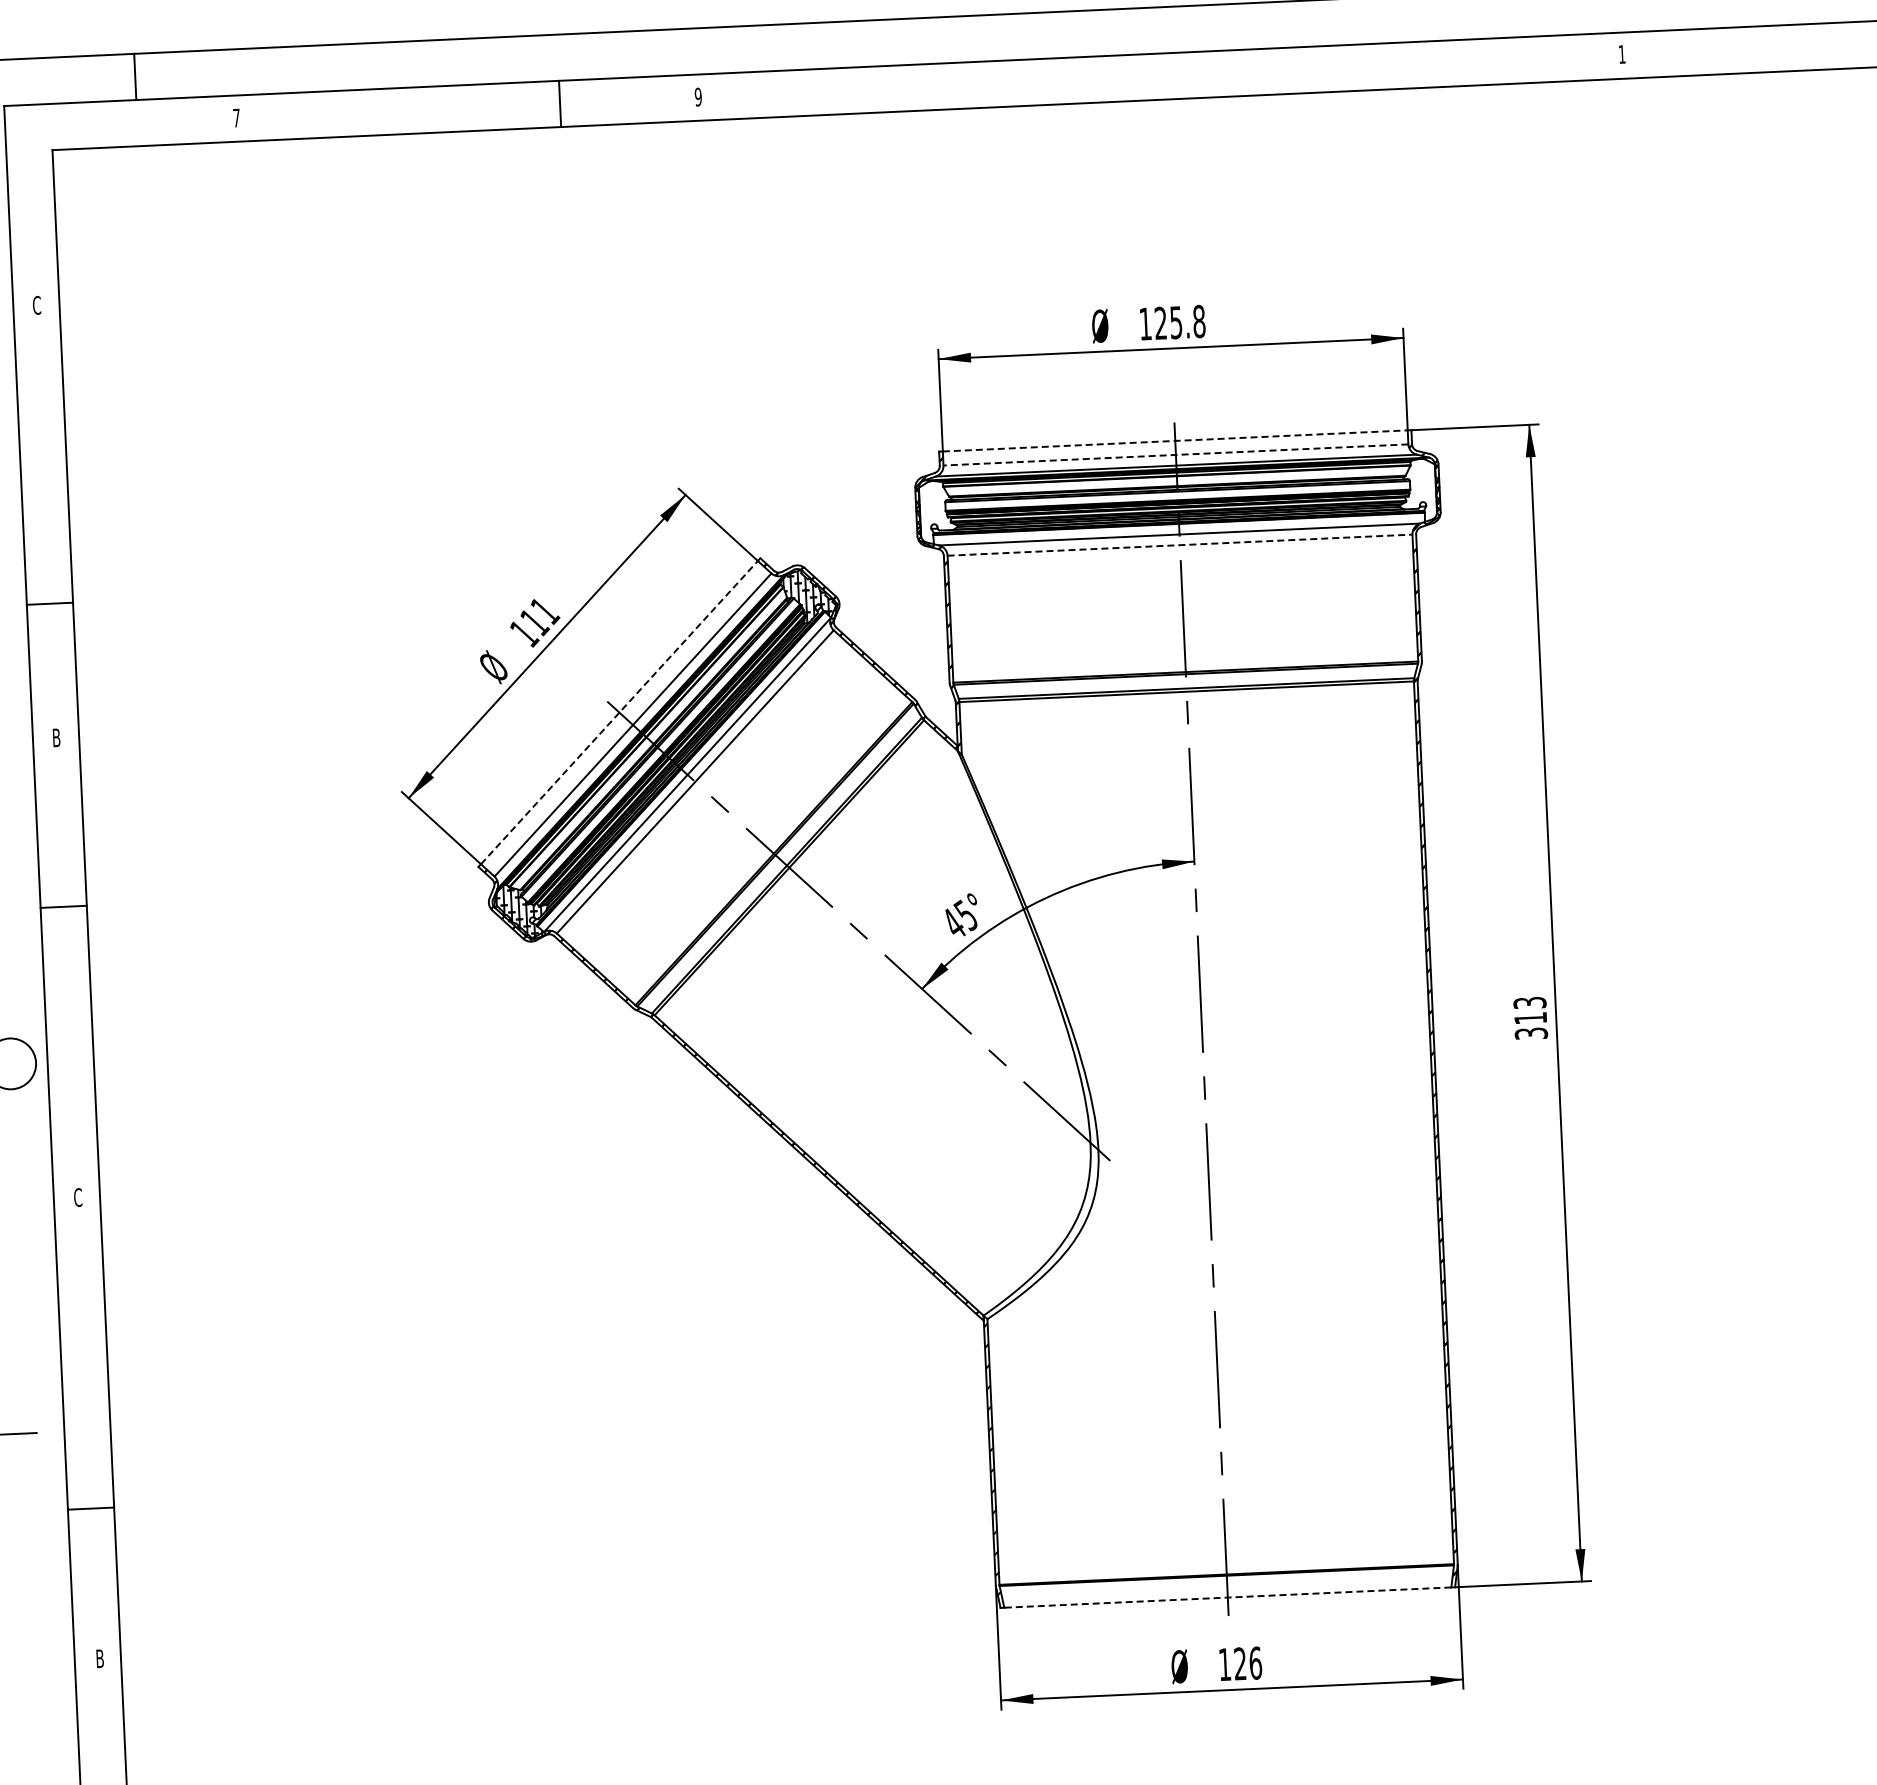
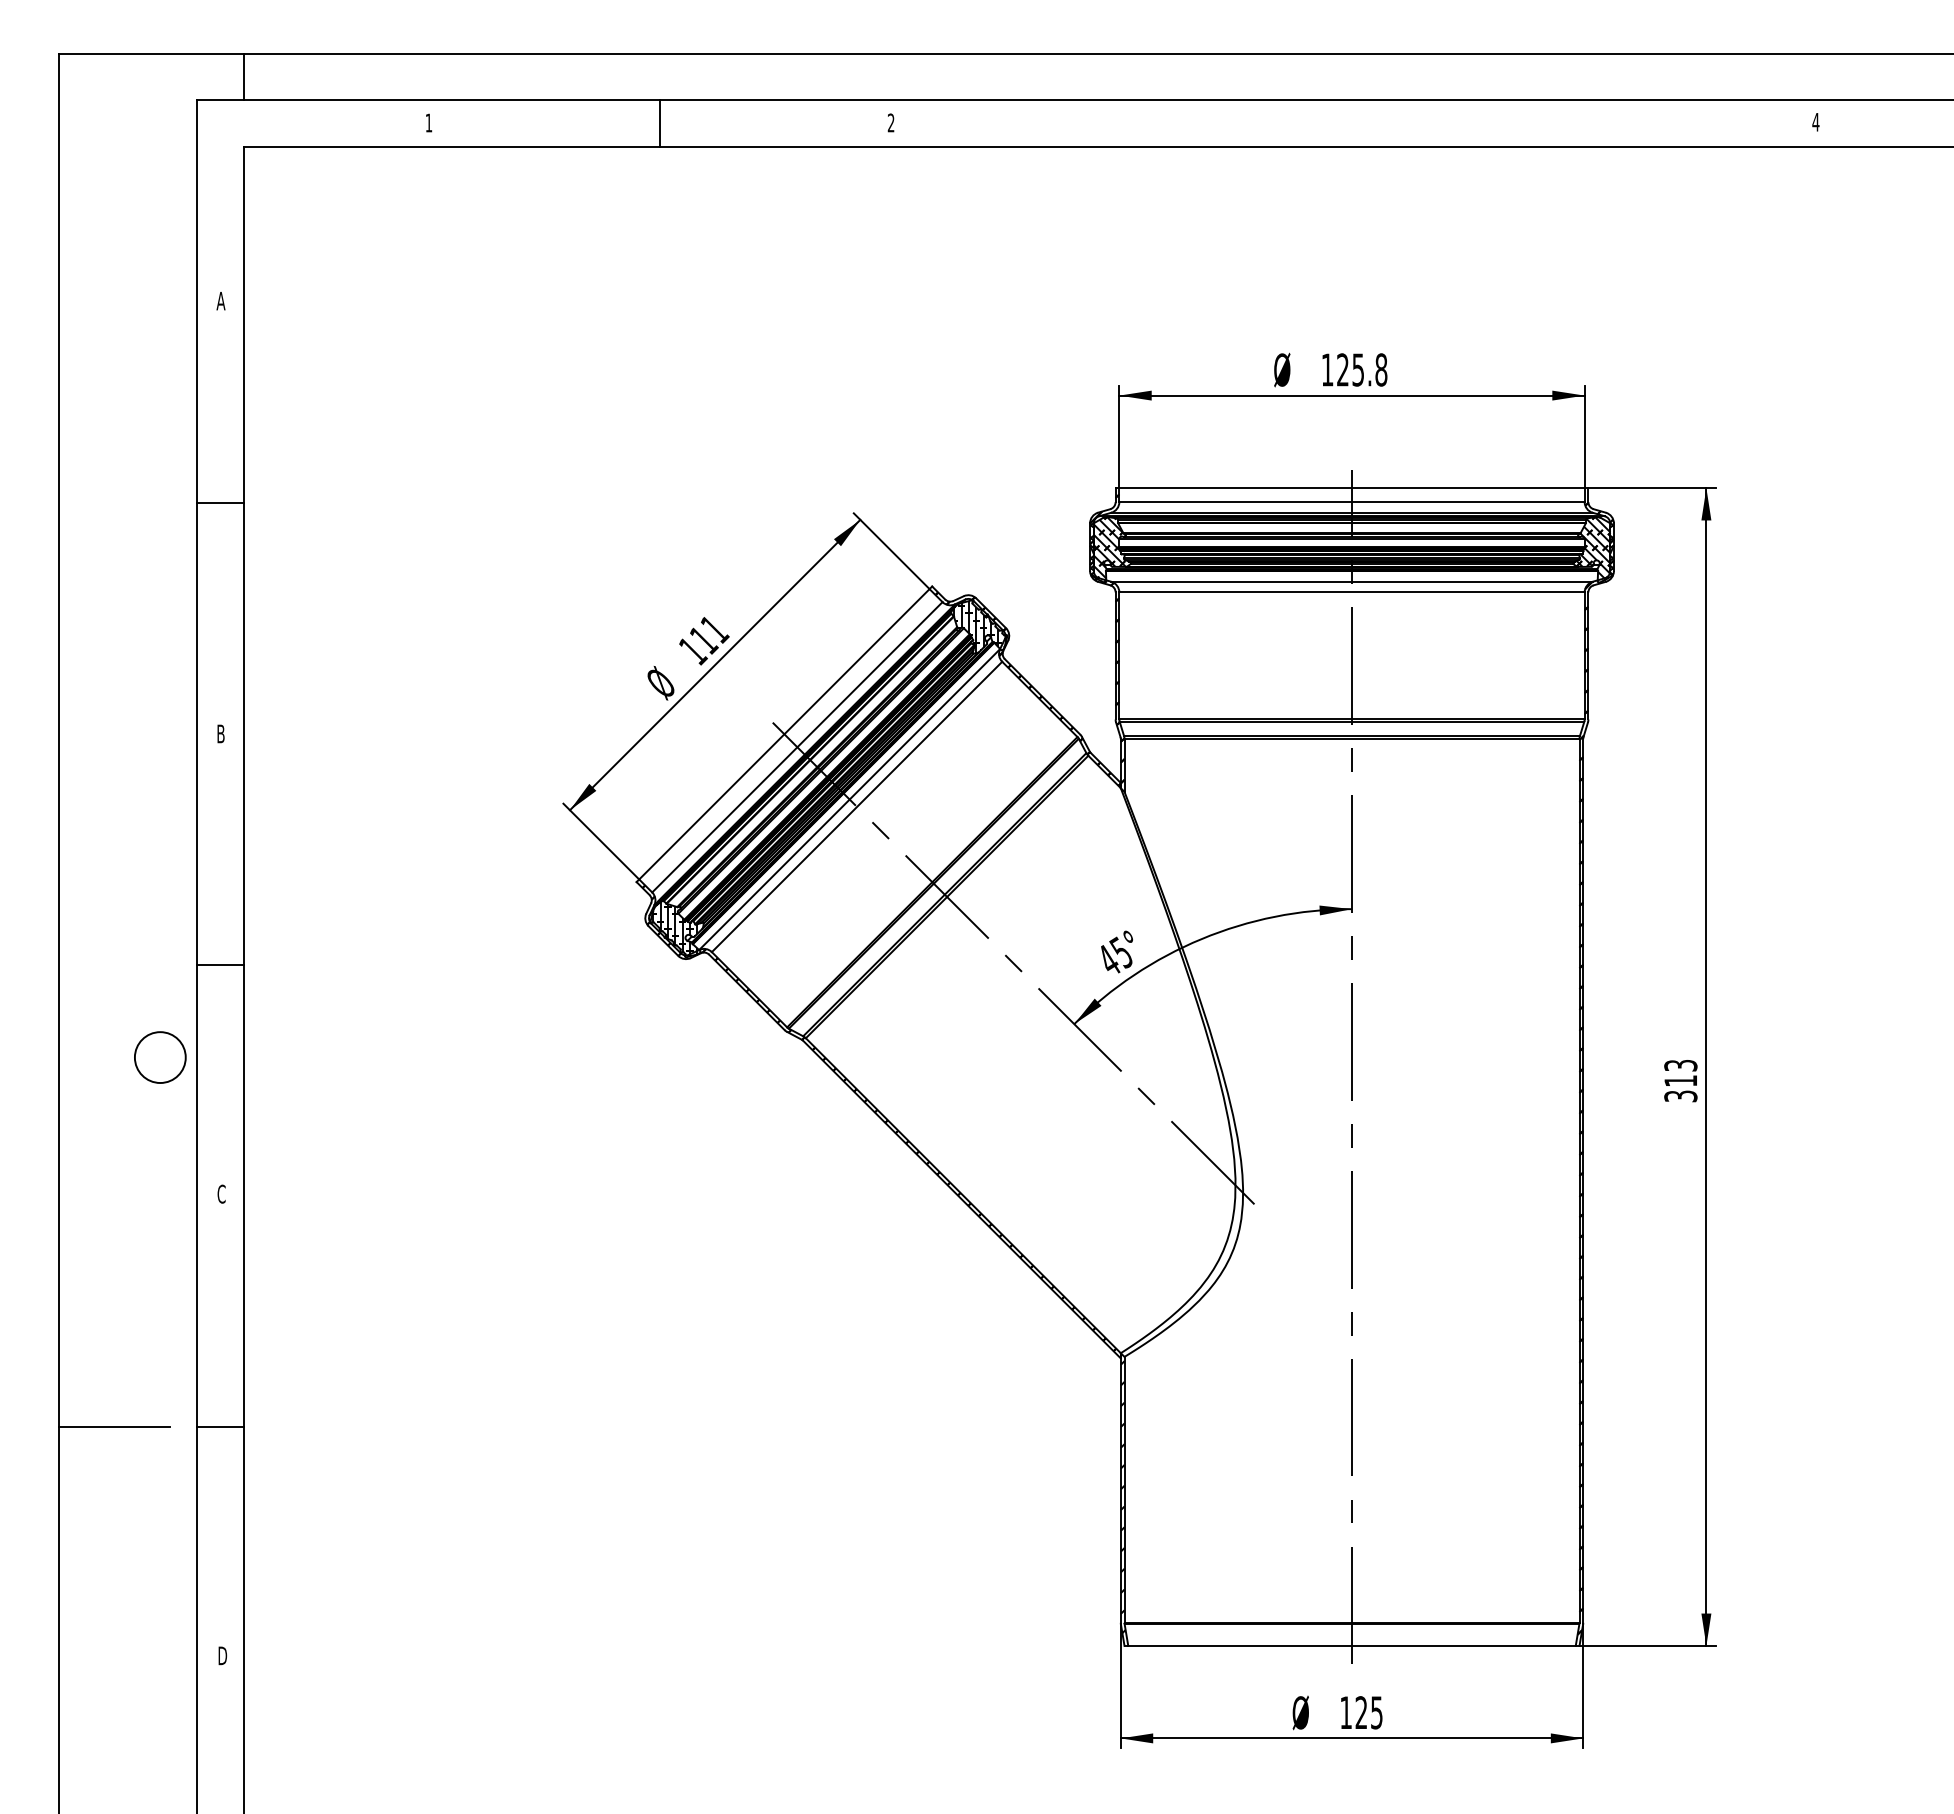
text: (1621, 54) -> (1815, 122), 1 -> 4
line: (135, 77) -> (243, 77), moved
text: (697, 96) -> (890, 122), 9 -> 2
line: (559, 103) -> (659, 123), moved
text: (236, 117) -> (428, 122), 7 -> 1
text: (36, 304) -> (220, 300), C -> A
line: (1175, 441) -> (1352, 488), dashed -> solid
line: (1176, 455) -> (1352, 502), dashed -> solid
hatch: (1420, 490) -> (1594, 548), added
hatch: (934, 513) -> (1108, 549), added
line: (1180, 545) -> (1352, 592), dashed -> solid
line: (49, 603) -> (220, 502), moved
line: (619, 711) -> (784, 733), dashed -> solid
line: (63, 907) -> (220, 965), moved
line: (91, 1508) -> (220, 1427), moved
line: (1228, 1597) -> (1352, 1645), dashed -> solid
text: (99, 1658) -> (222, 1655), B -> D
text: (1256, 1662) -> (1377, 1712), 126 -> 125

